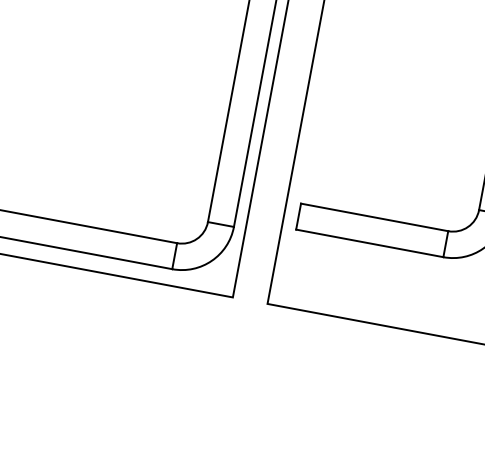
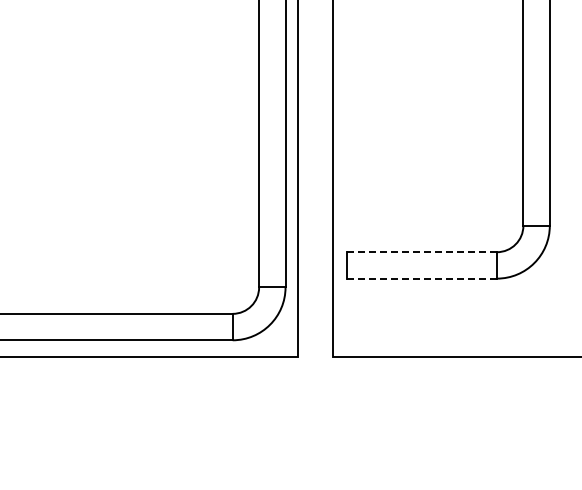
line: (374, 217) -> (422, 252), solid -> dashed
line: (370, 243) -> (422, 278), solid -> dashed

